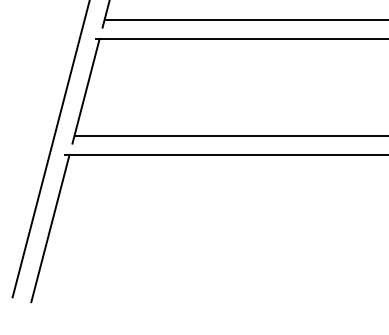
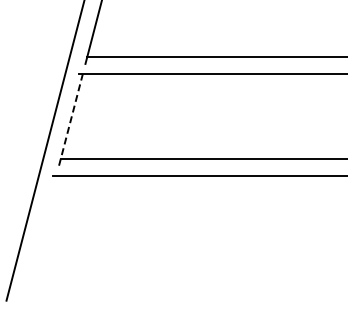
line: (85, 90) -> (70, 119), solid -> dashed
line: (50, 227) -> (39, 239), removed

